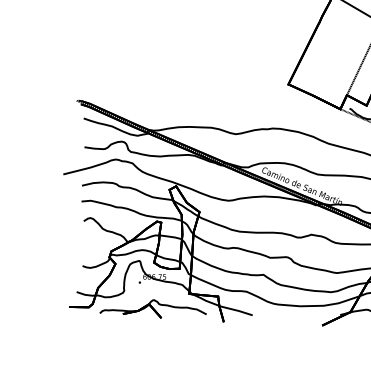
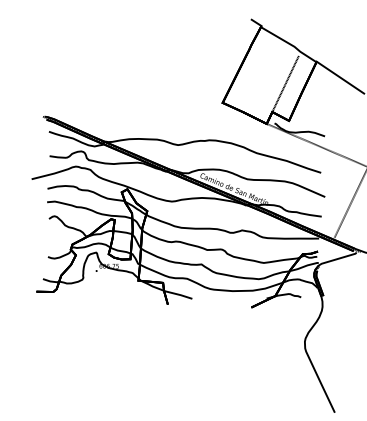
part: (152, 309) -> (107, 293), removed

